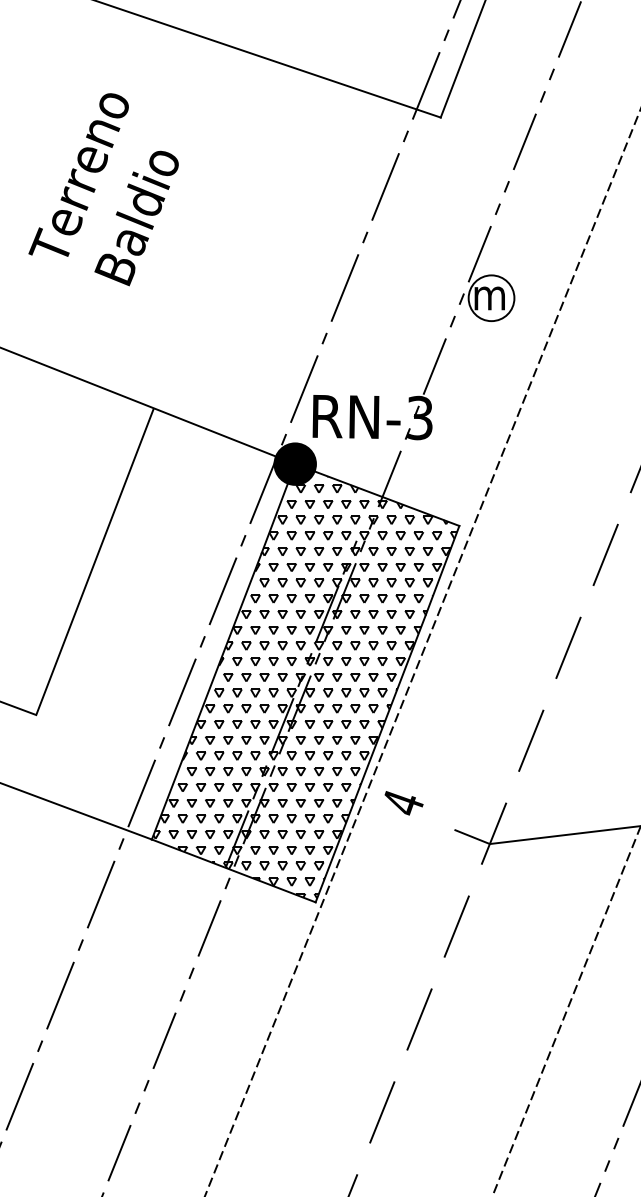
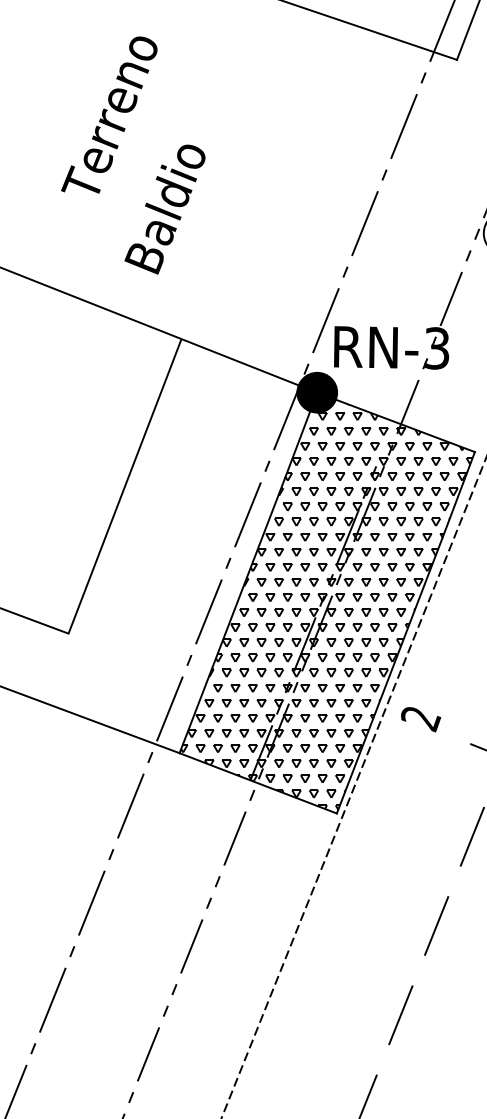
text: (136, 218) -> (164, 209), moved
text: (403, 804) -> (421, 719), 4 -> 2

